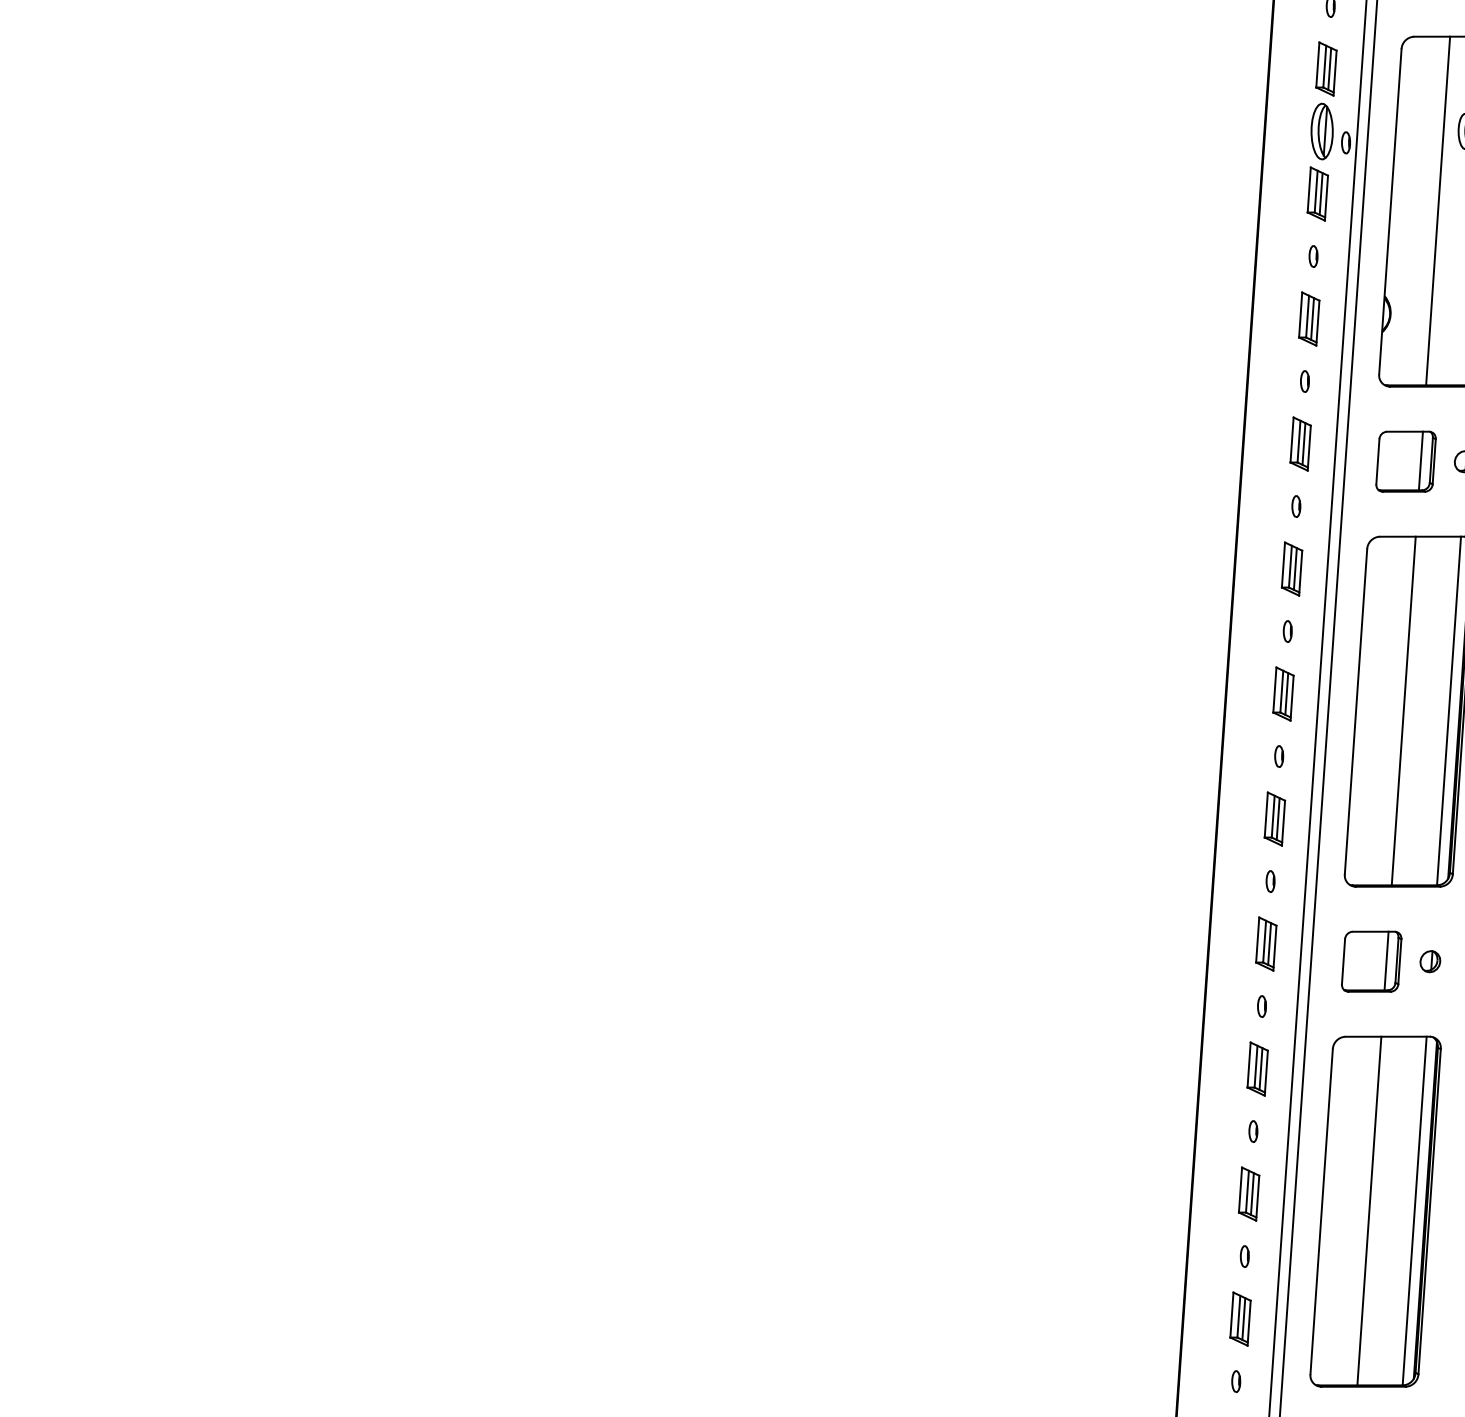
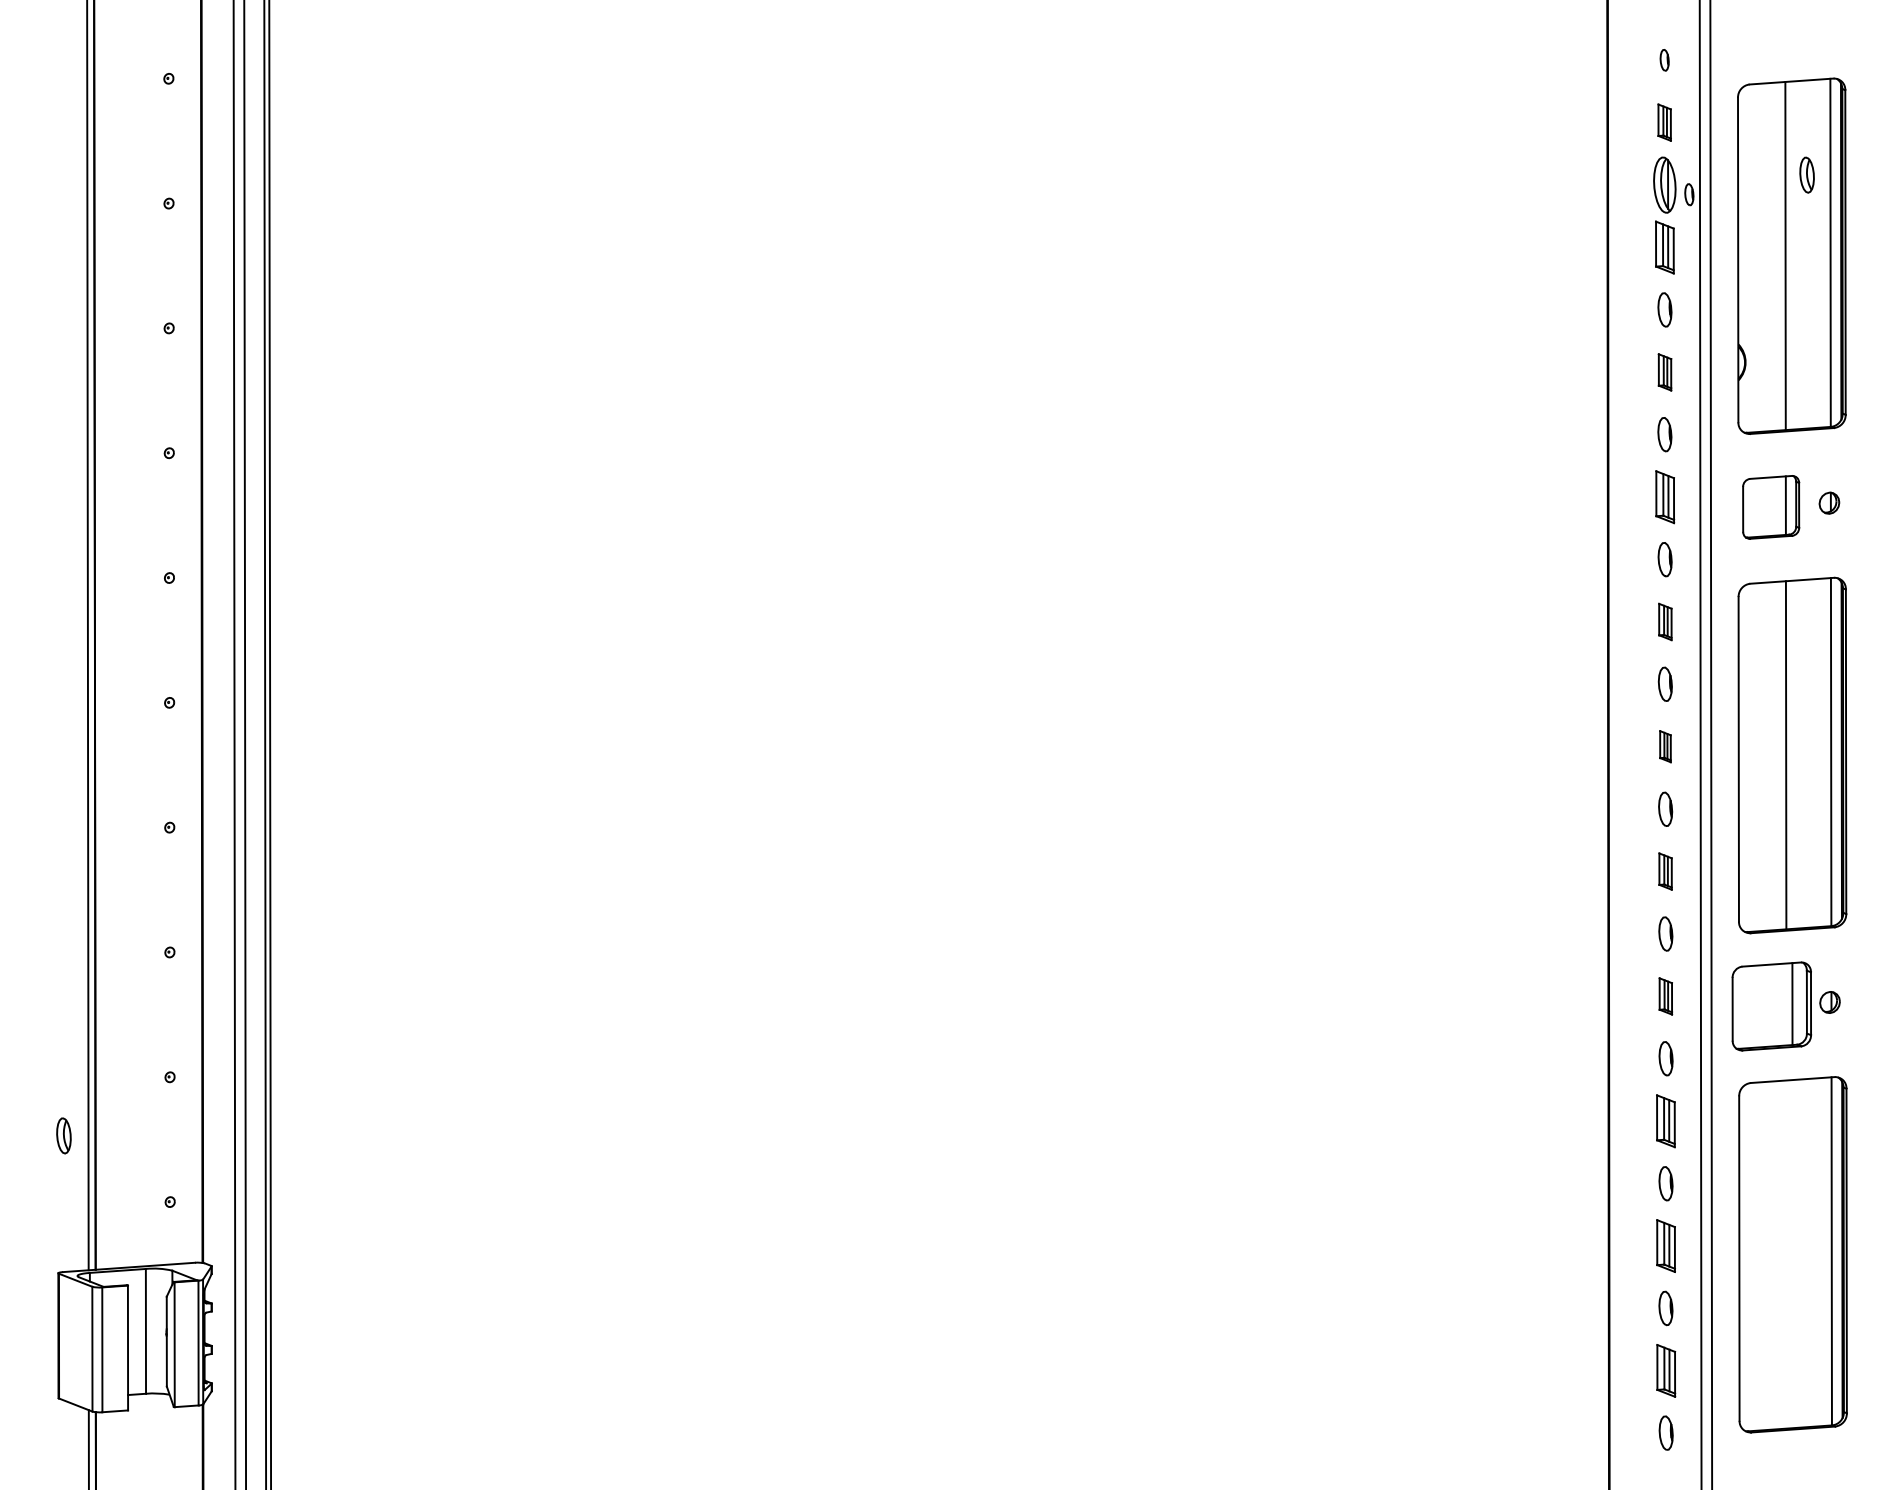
part: (1326, 68) -> (1664, 122), size x0.7
part: (1313, 256) -> (1664, 309), size x1.6
part: (1308, 319) -> (1664, 372), size x0.7
part: (1305, 381) -> (1665, 434), size x1.6
part: (1296, 506) -> (1665, 559), size x1.6
part: (1292, 568) -> (1665, 621), size x0.7
part: (1287, 631) -> (1665, 684), size x1.6
part: (1283, 693) -> (1665, 746), size x0.6
part: (1279, 755) -> (1665, 808), size x1.6
part: (1274, 818) -> (1665, 871), size x0.7
part: (1270, 881) -> (1665, 933), size x1.6
part: (1266, 944) -> (1665, 996), size x0.7
part: (1371, 961) -> (1771, 1006), size x1.4
part: (1261, 1006) -> (1665, 1058), size x1.6
part: (1252, 1131) -> (1665, 1183), size x1.6
line: (1369, 1210) -> (1786, 1254), removed
part: (1245, 1256) -> (1666, 1308), size x1.6
part: (1236, 1381) -> (1666, 1433), size x1.6

